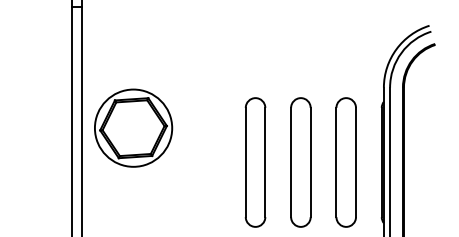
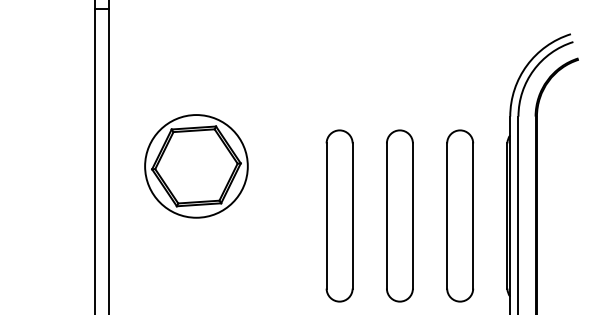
part: (133, 128) -> (196, 166), moved

